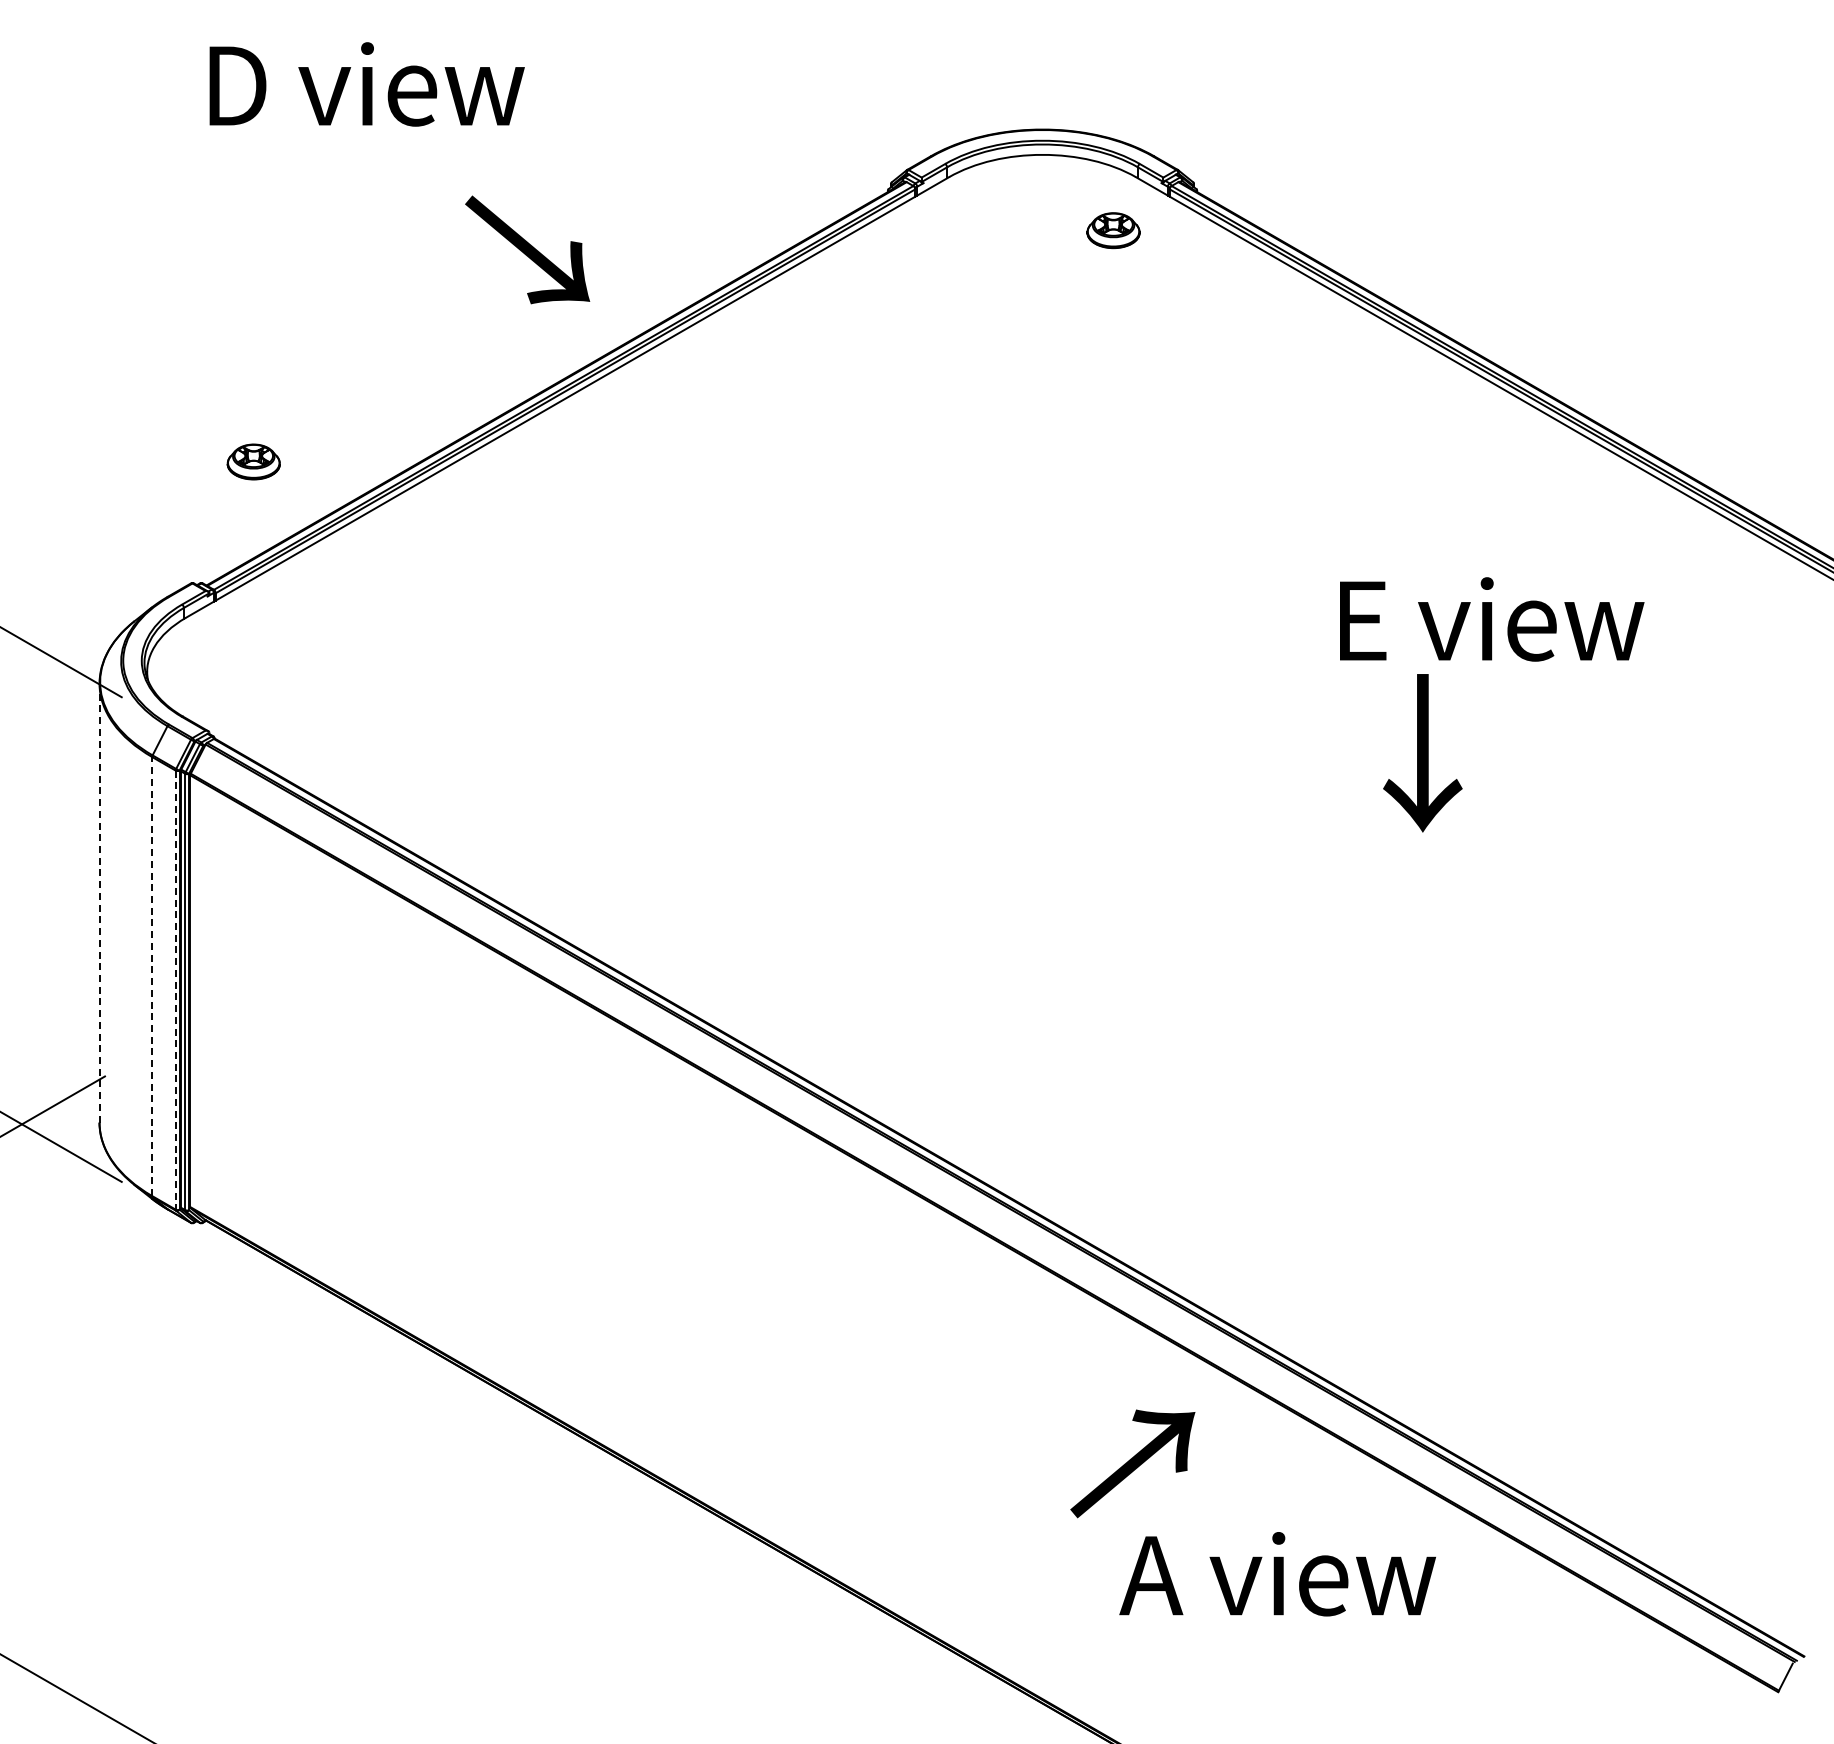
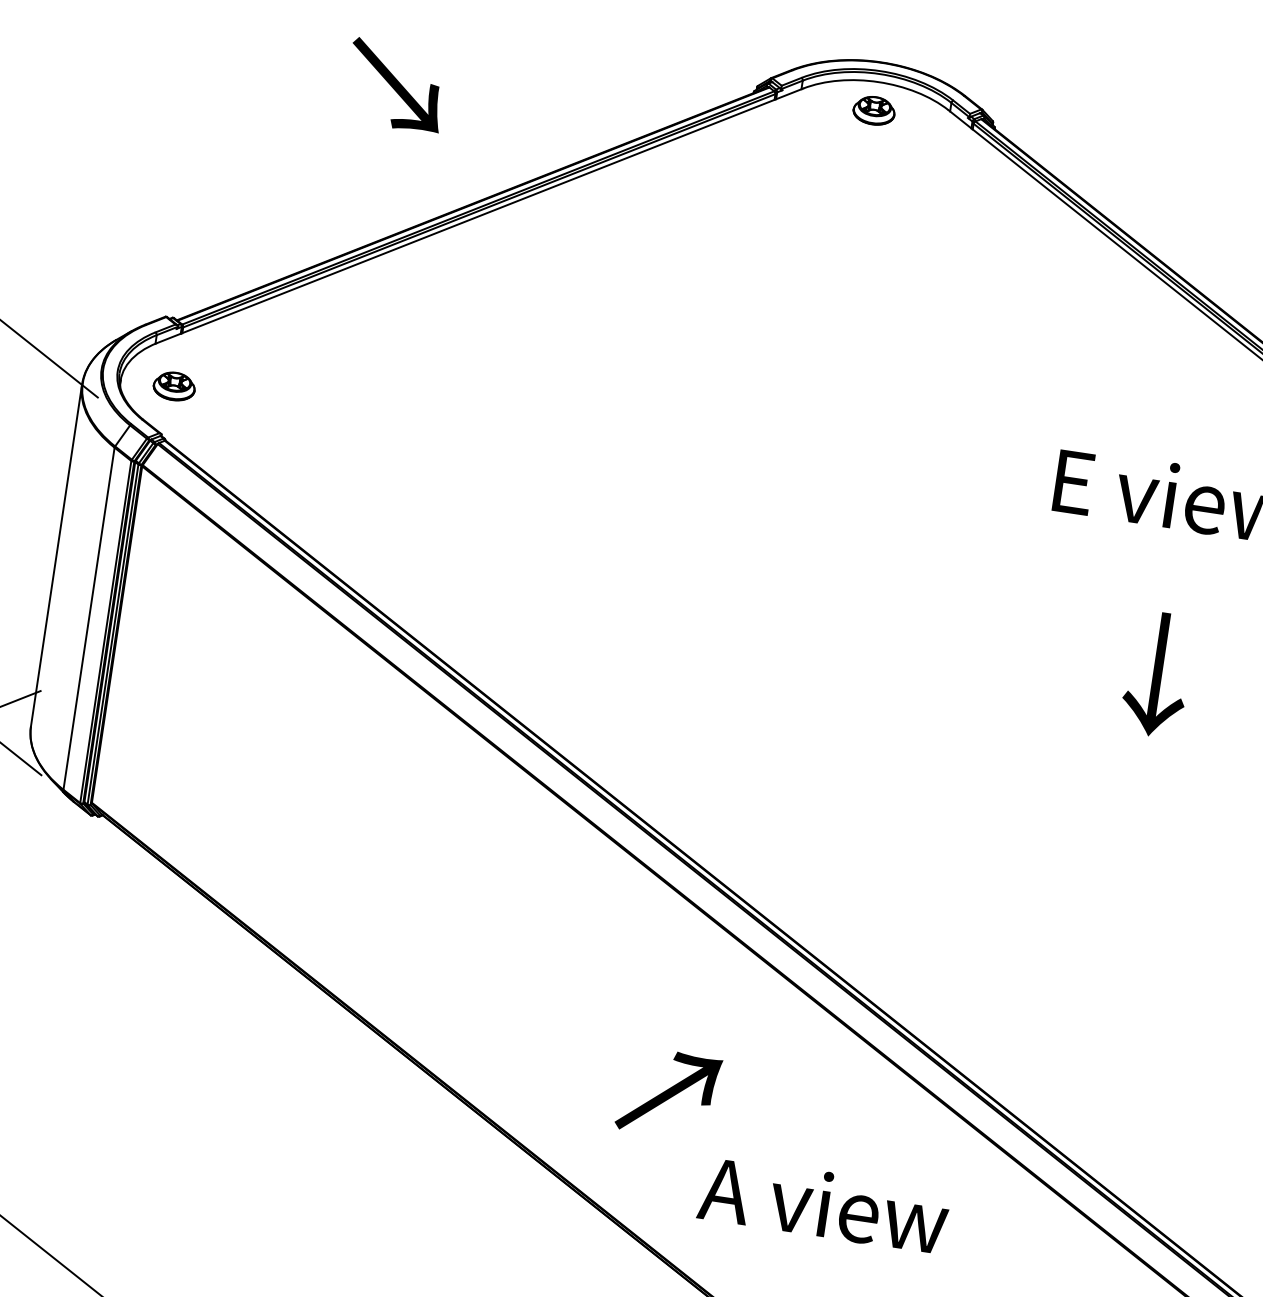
part: (1113, 230) -> (874, 110), moved
text: (527, 249) -> (396, 85), moved
part: (253, 461) -> (174, 386), moved
text: (1422, 753) -> (1157, 674), moved
line: (99, 903) -> (56, 555), dashed -> solid
line: (152, 976) -> (89, 618), dashed -> solid
line: (175, 990) -> (105, 632), dashed -> solid
text: (1132, 1463) -> (668, 1093), moved
text: (1277, 1574) -> (823, 1204), moved

